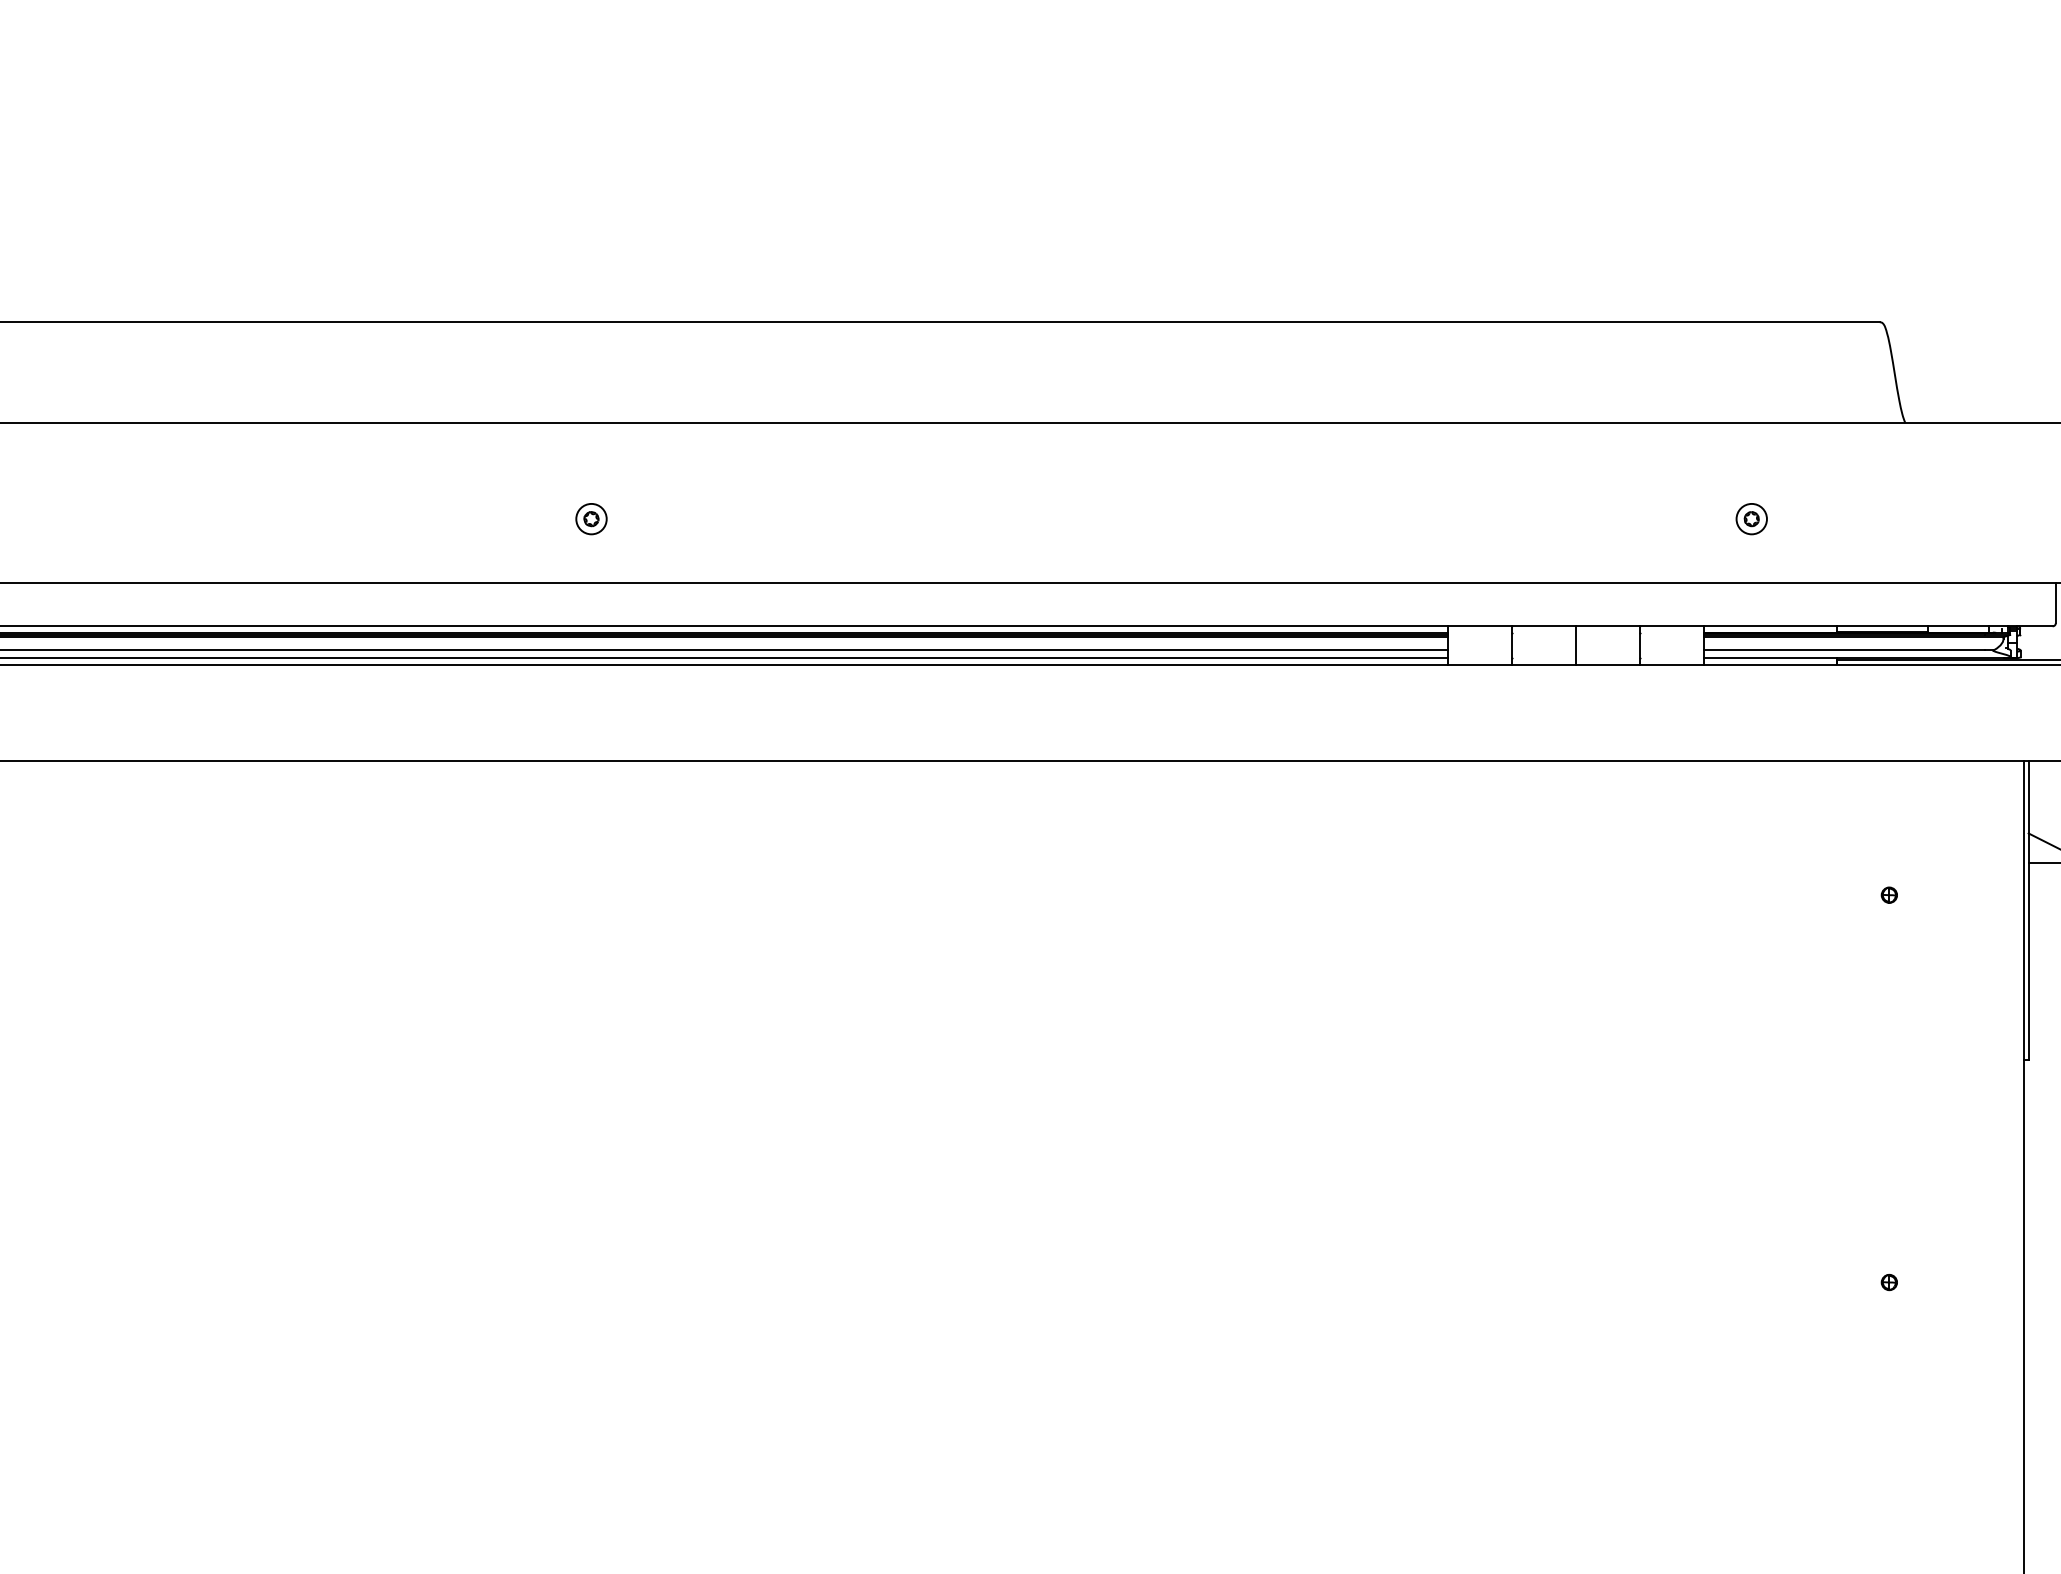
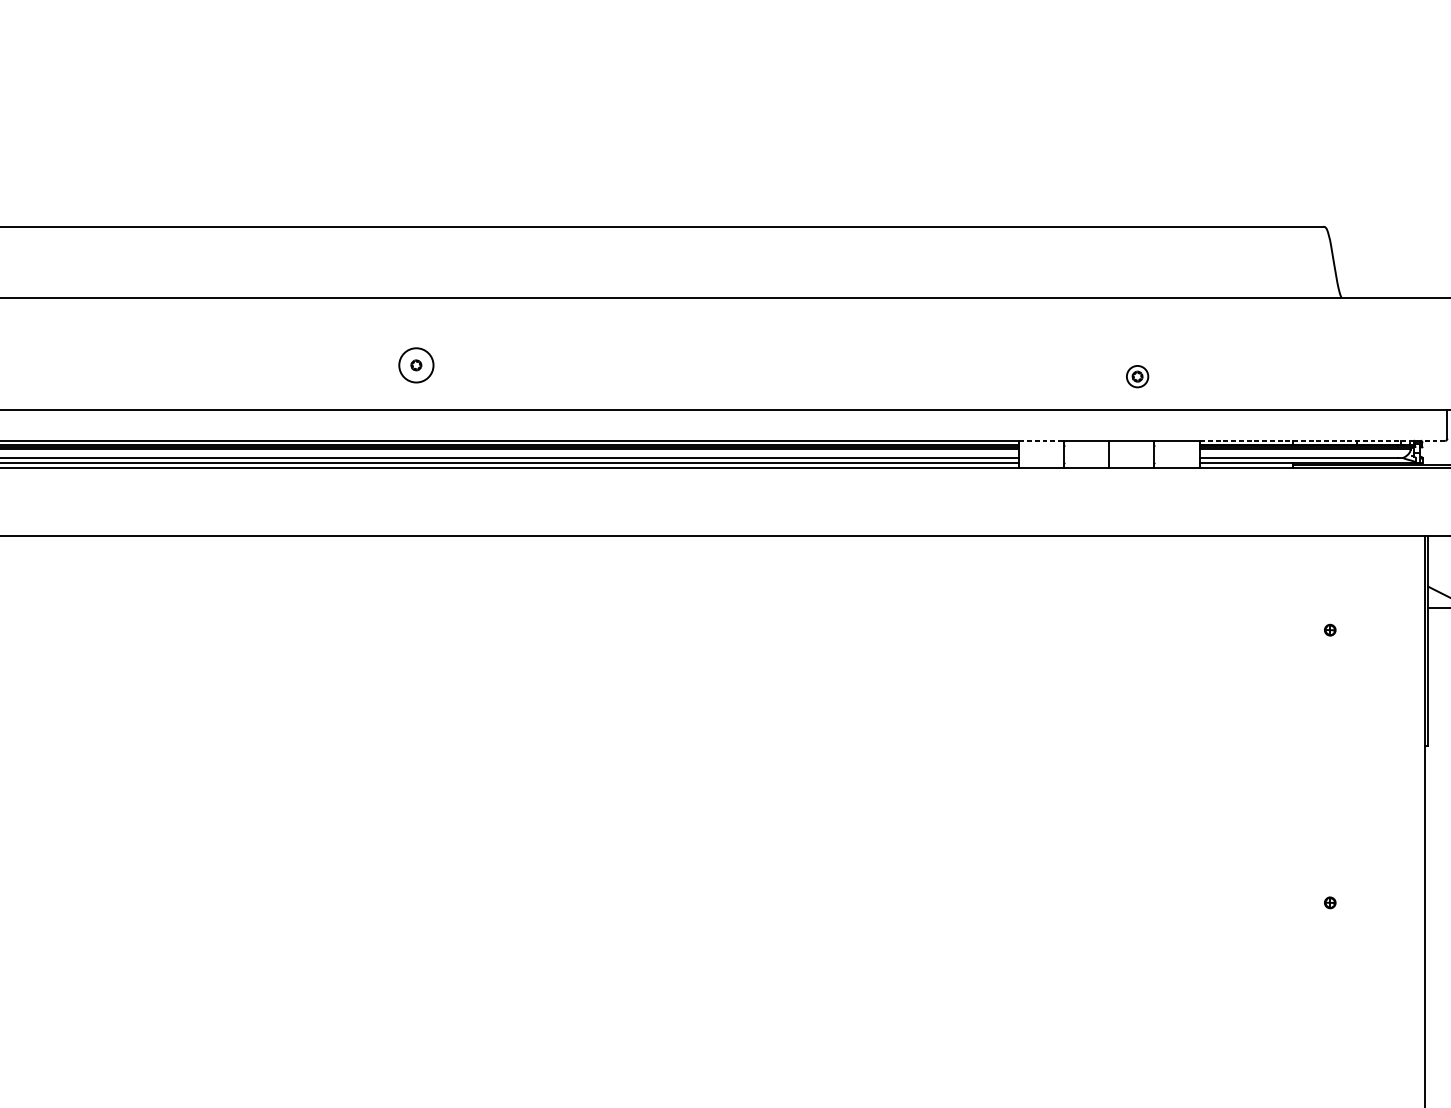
circle: (591, 518) -> (416, 364), size x1.6
part: (1751, 519) -> (1137, 376), moved
line: (1480, 626) -> (1042, 440), solid -> dashed
line: (1877, 626) -> (1321, 440), solid -> dashed

